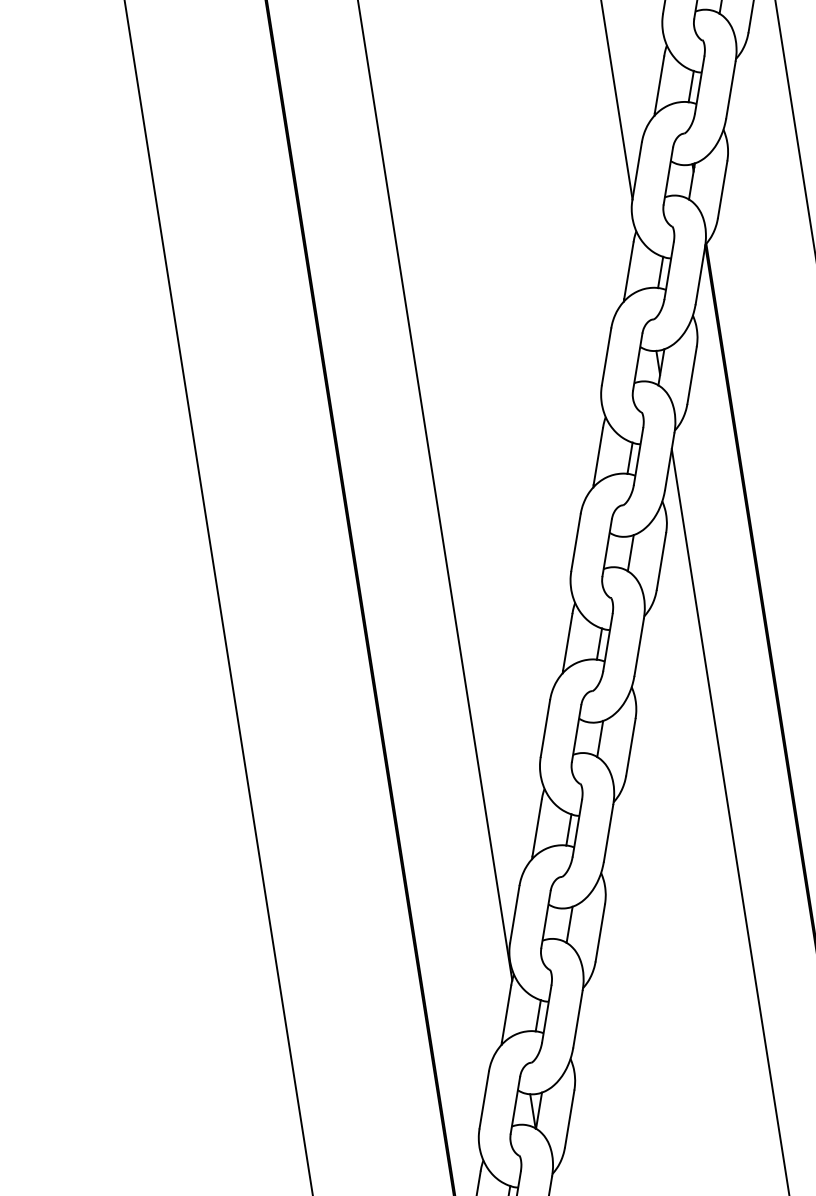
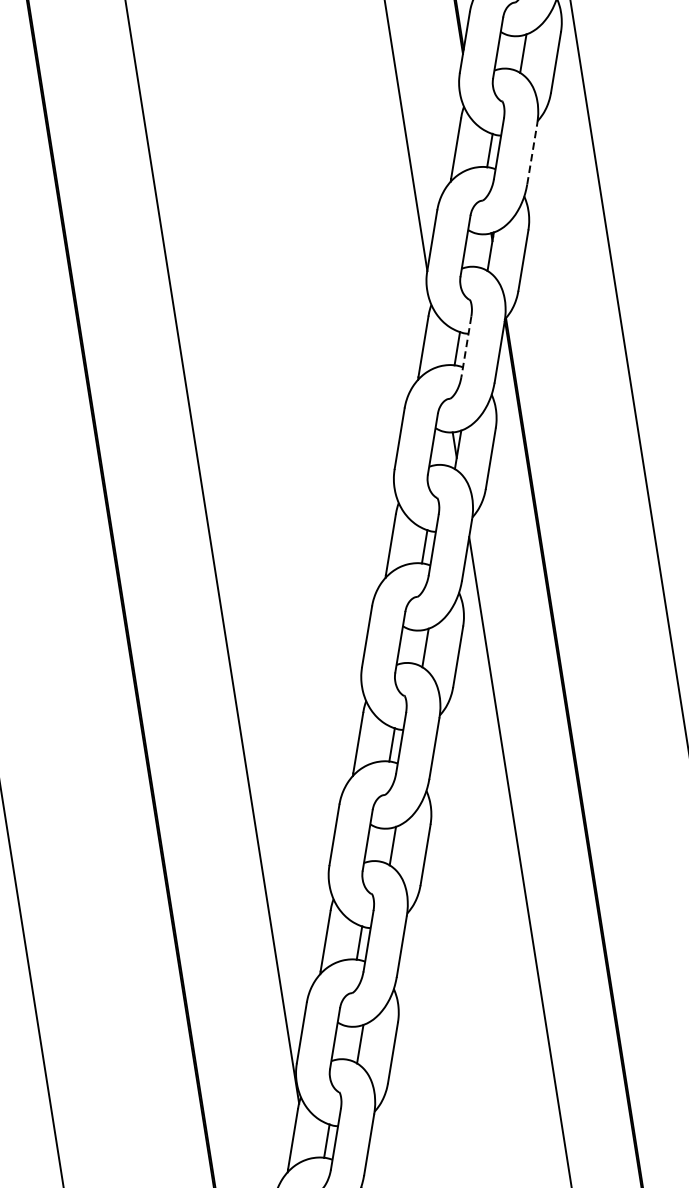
line: (730, 90) -> (531, 154), solid -> dashed
line: (669, 270) -> (466, 346), solid -> dashed

